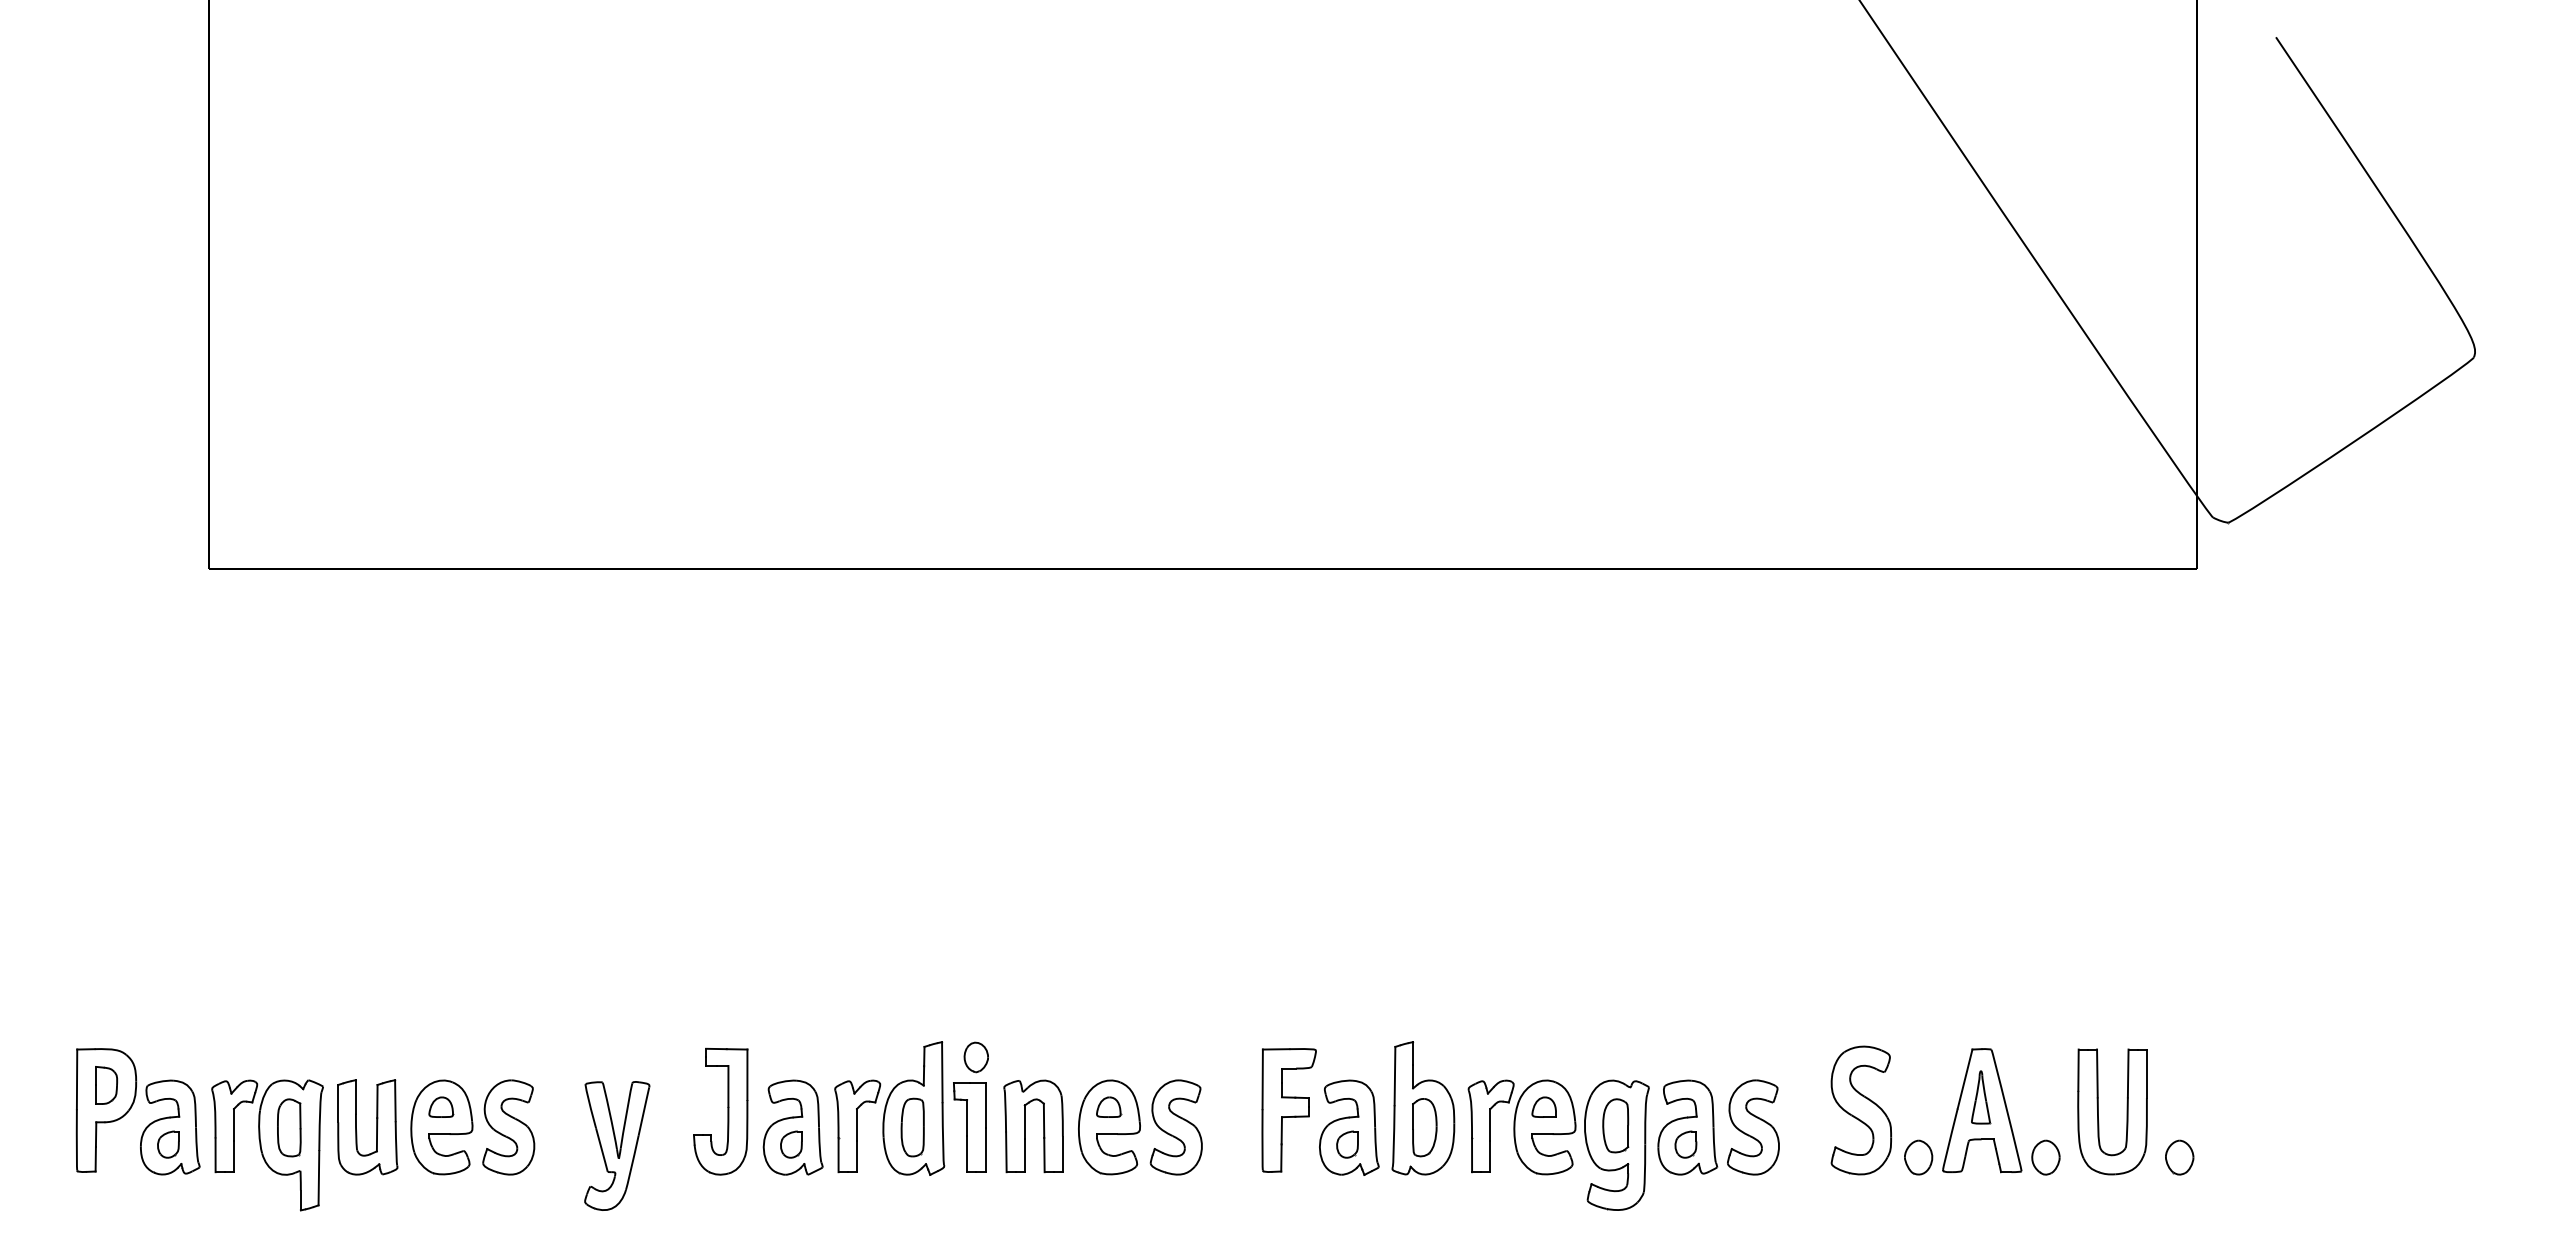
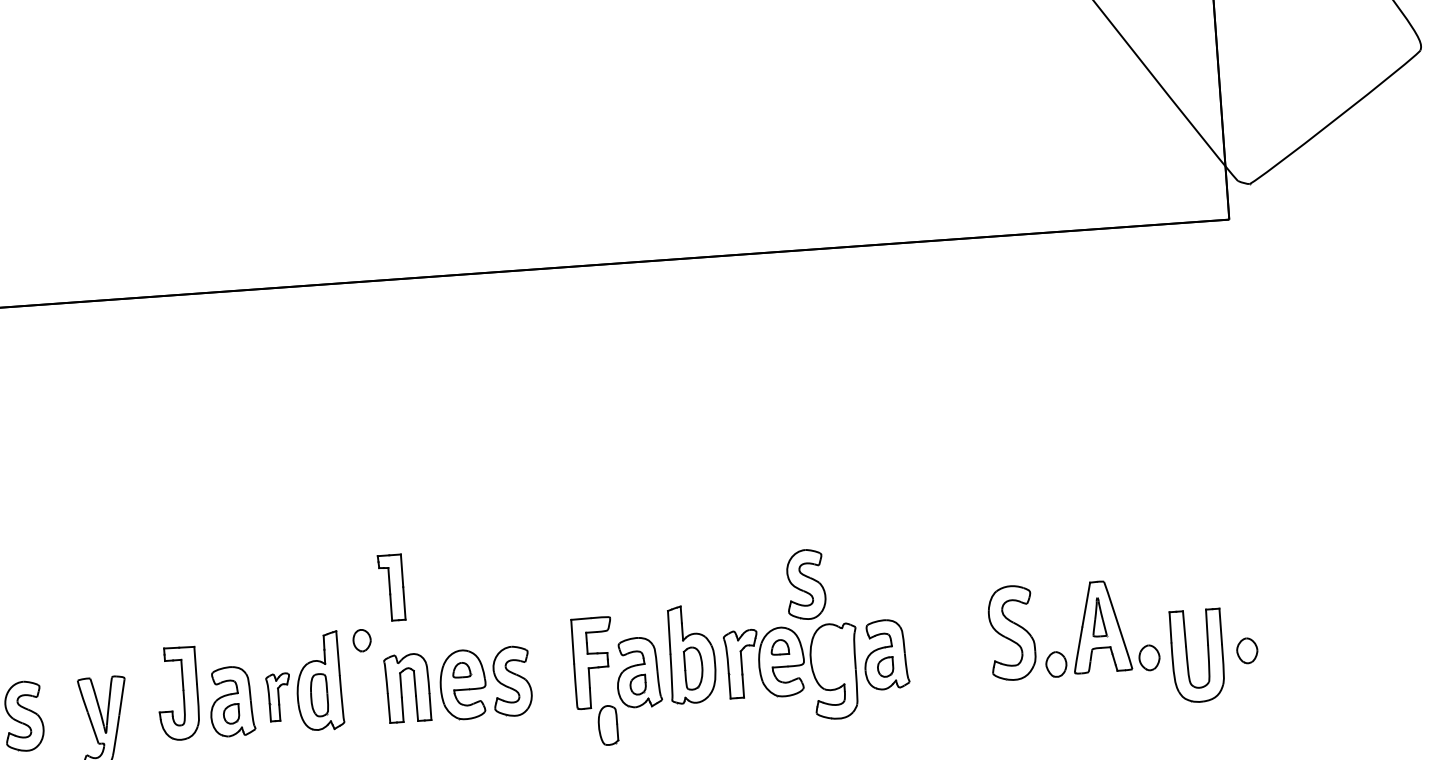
part: (2098, 1111) -> (1187, 656), moved
part: (1615, 1125) -> (607, 725), moved
part: (857, 1126) -> (278, 697), size x0.7
part: (969, 1127) -> (391, 587), moved
part: (1753, 1127) -> (805, 584), moved

